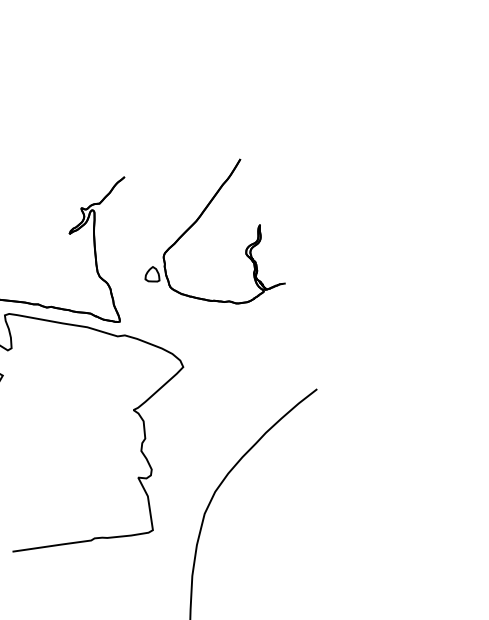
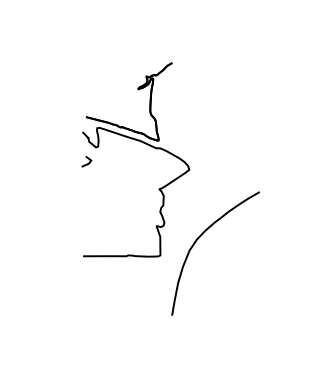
part: (195, 225) -> (206, 94), removed

